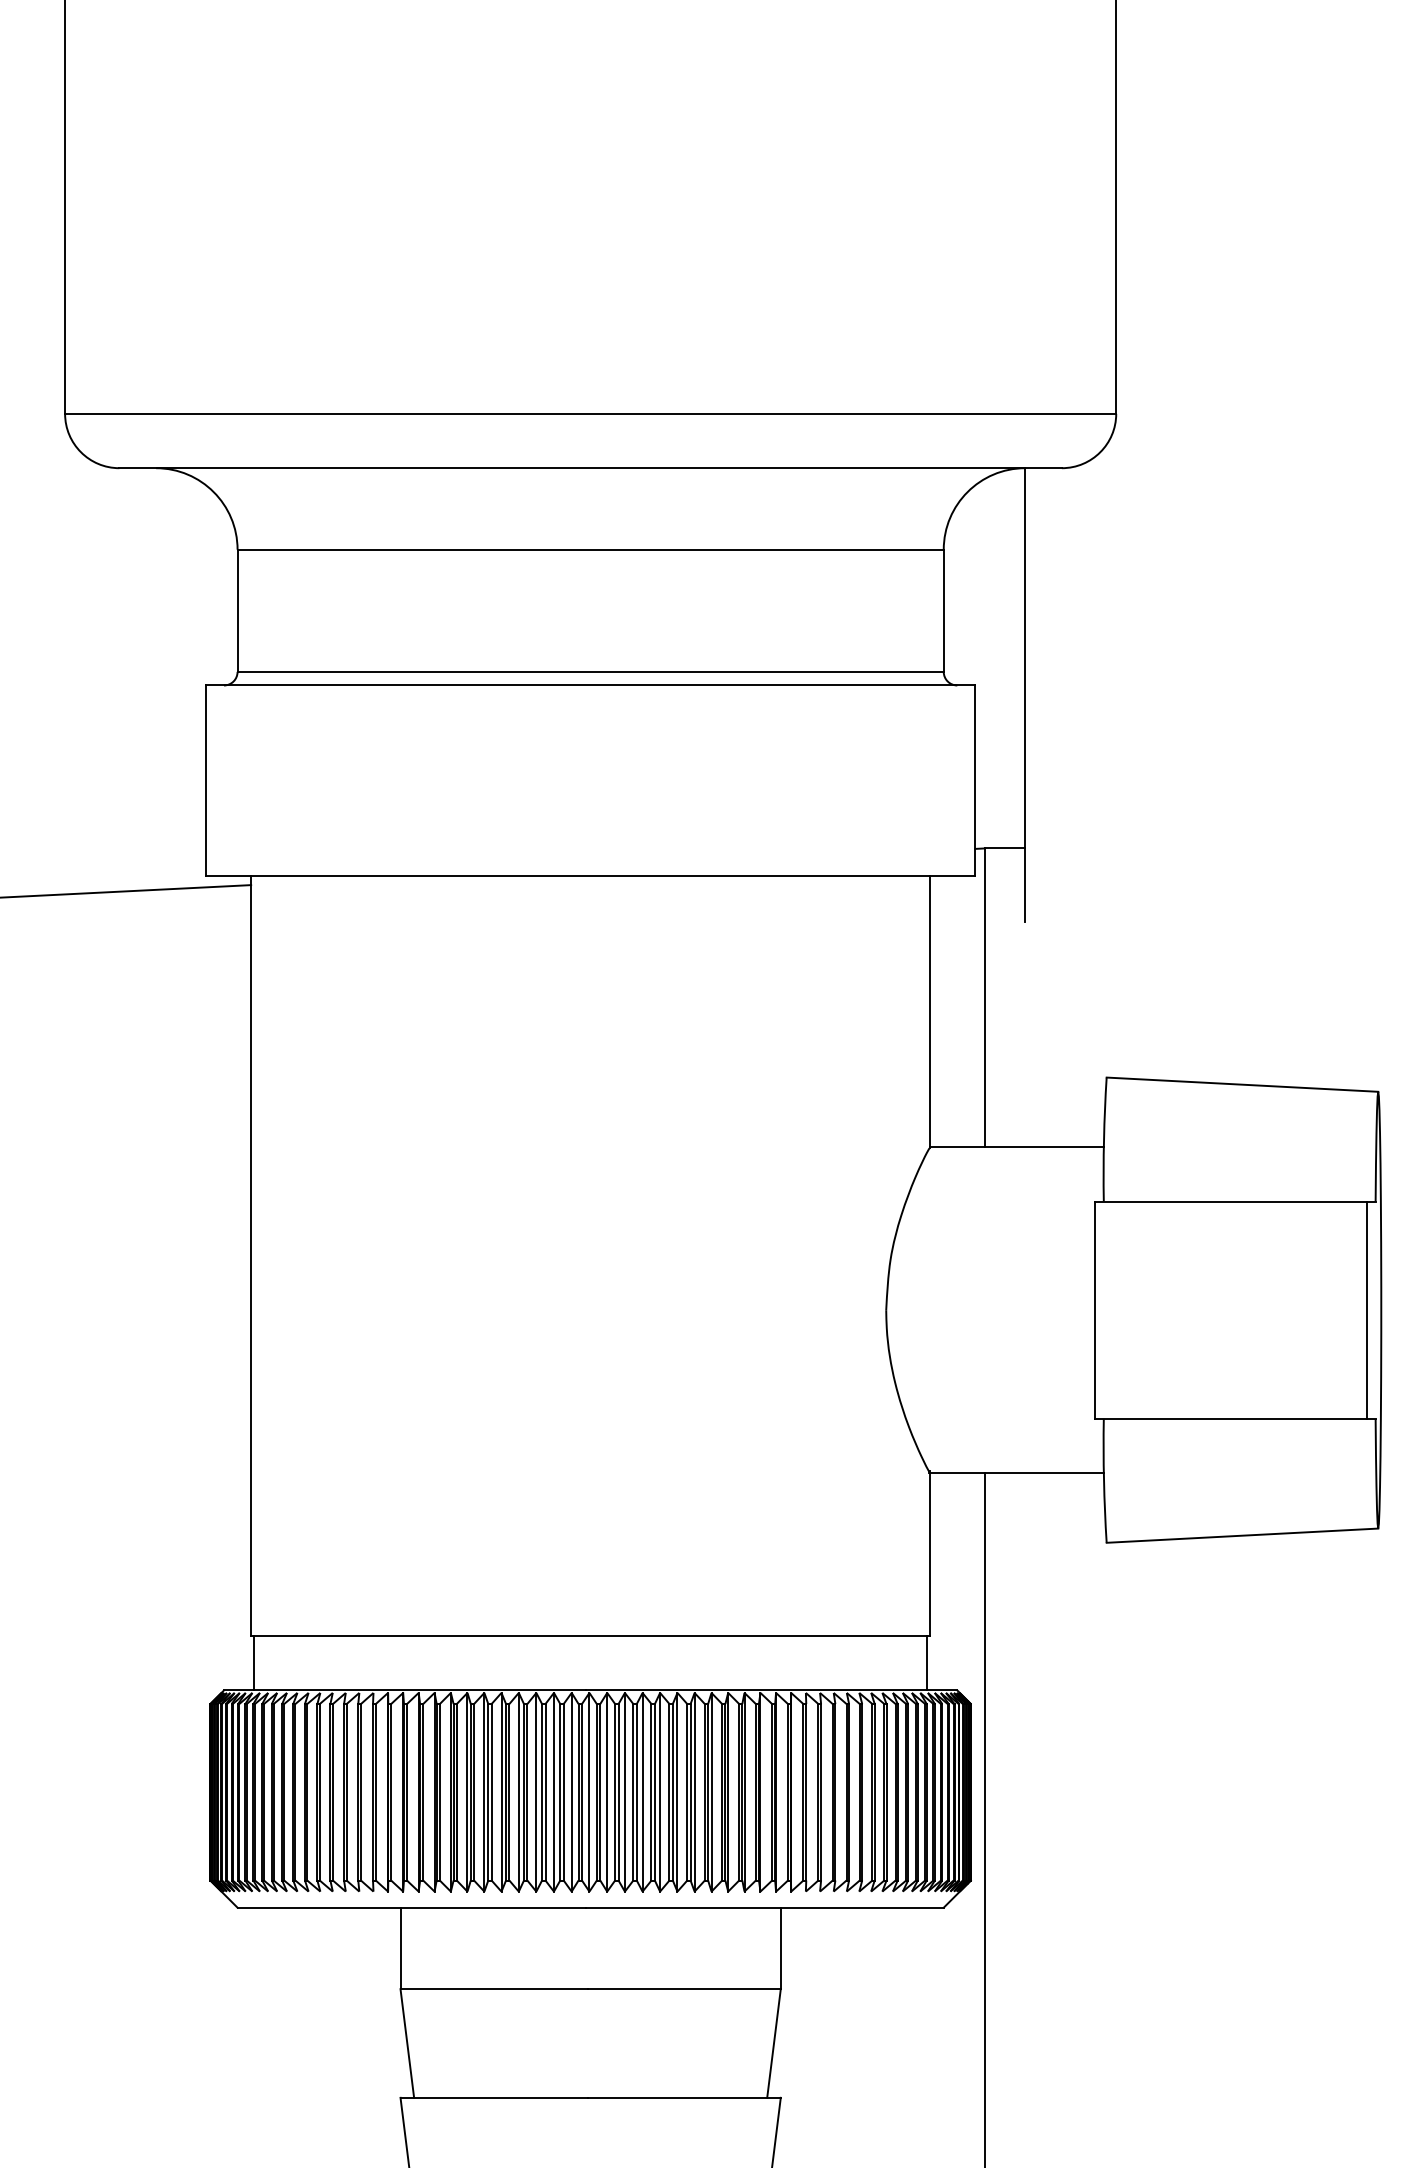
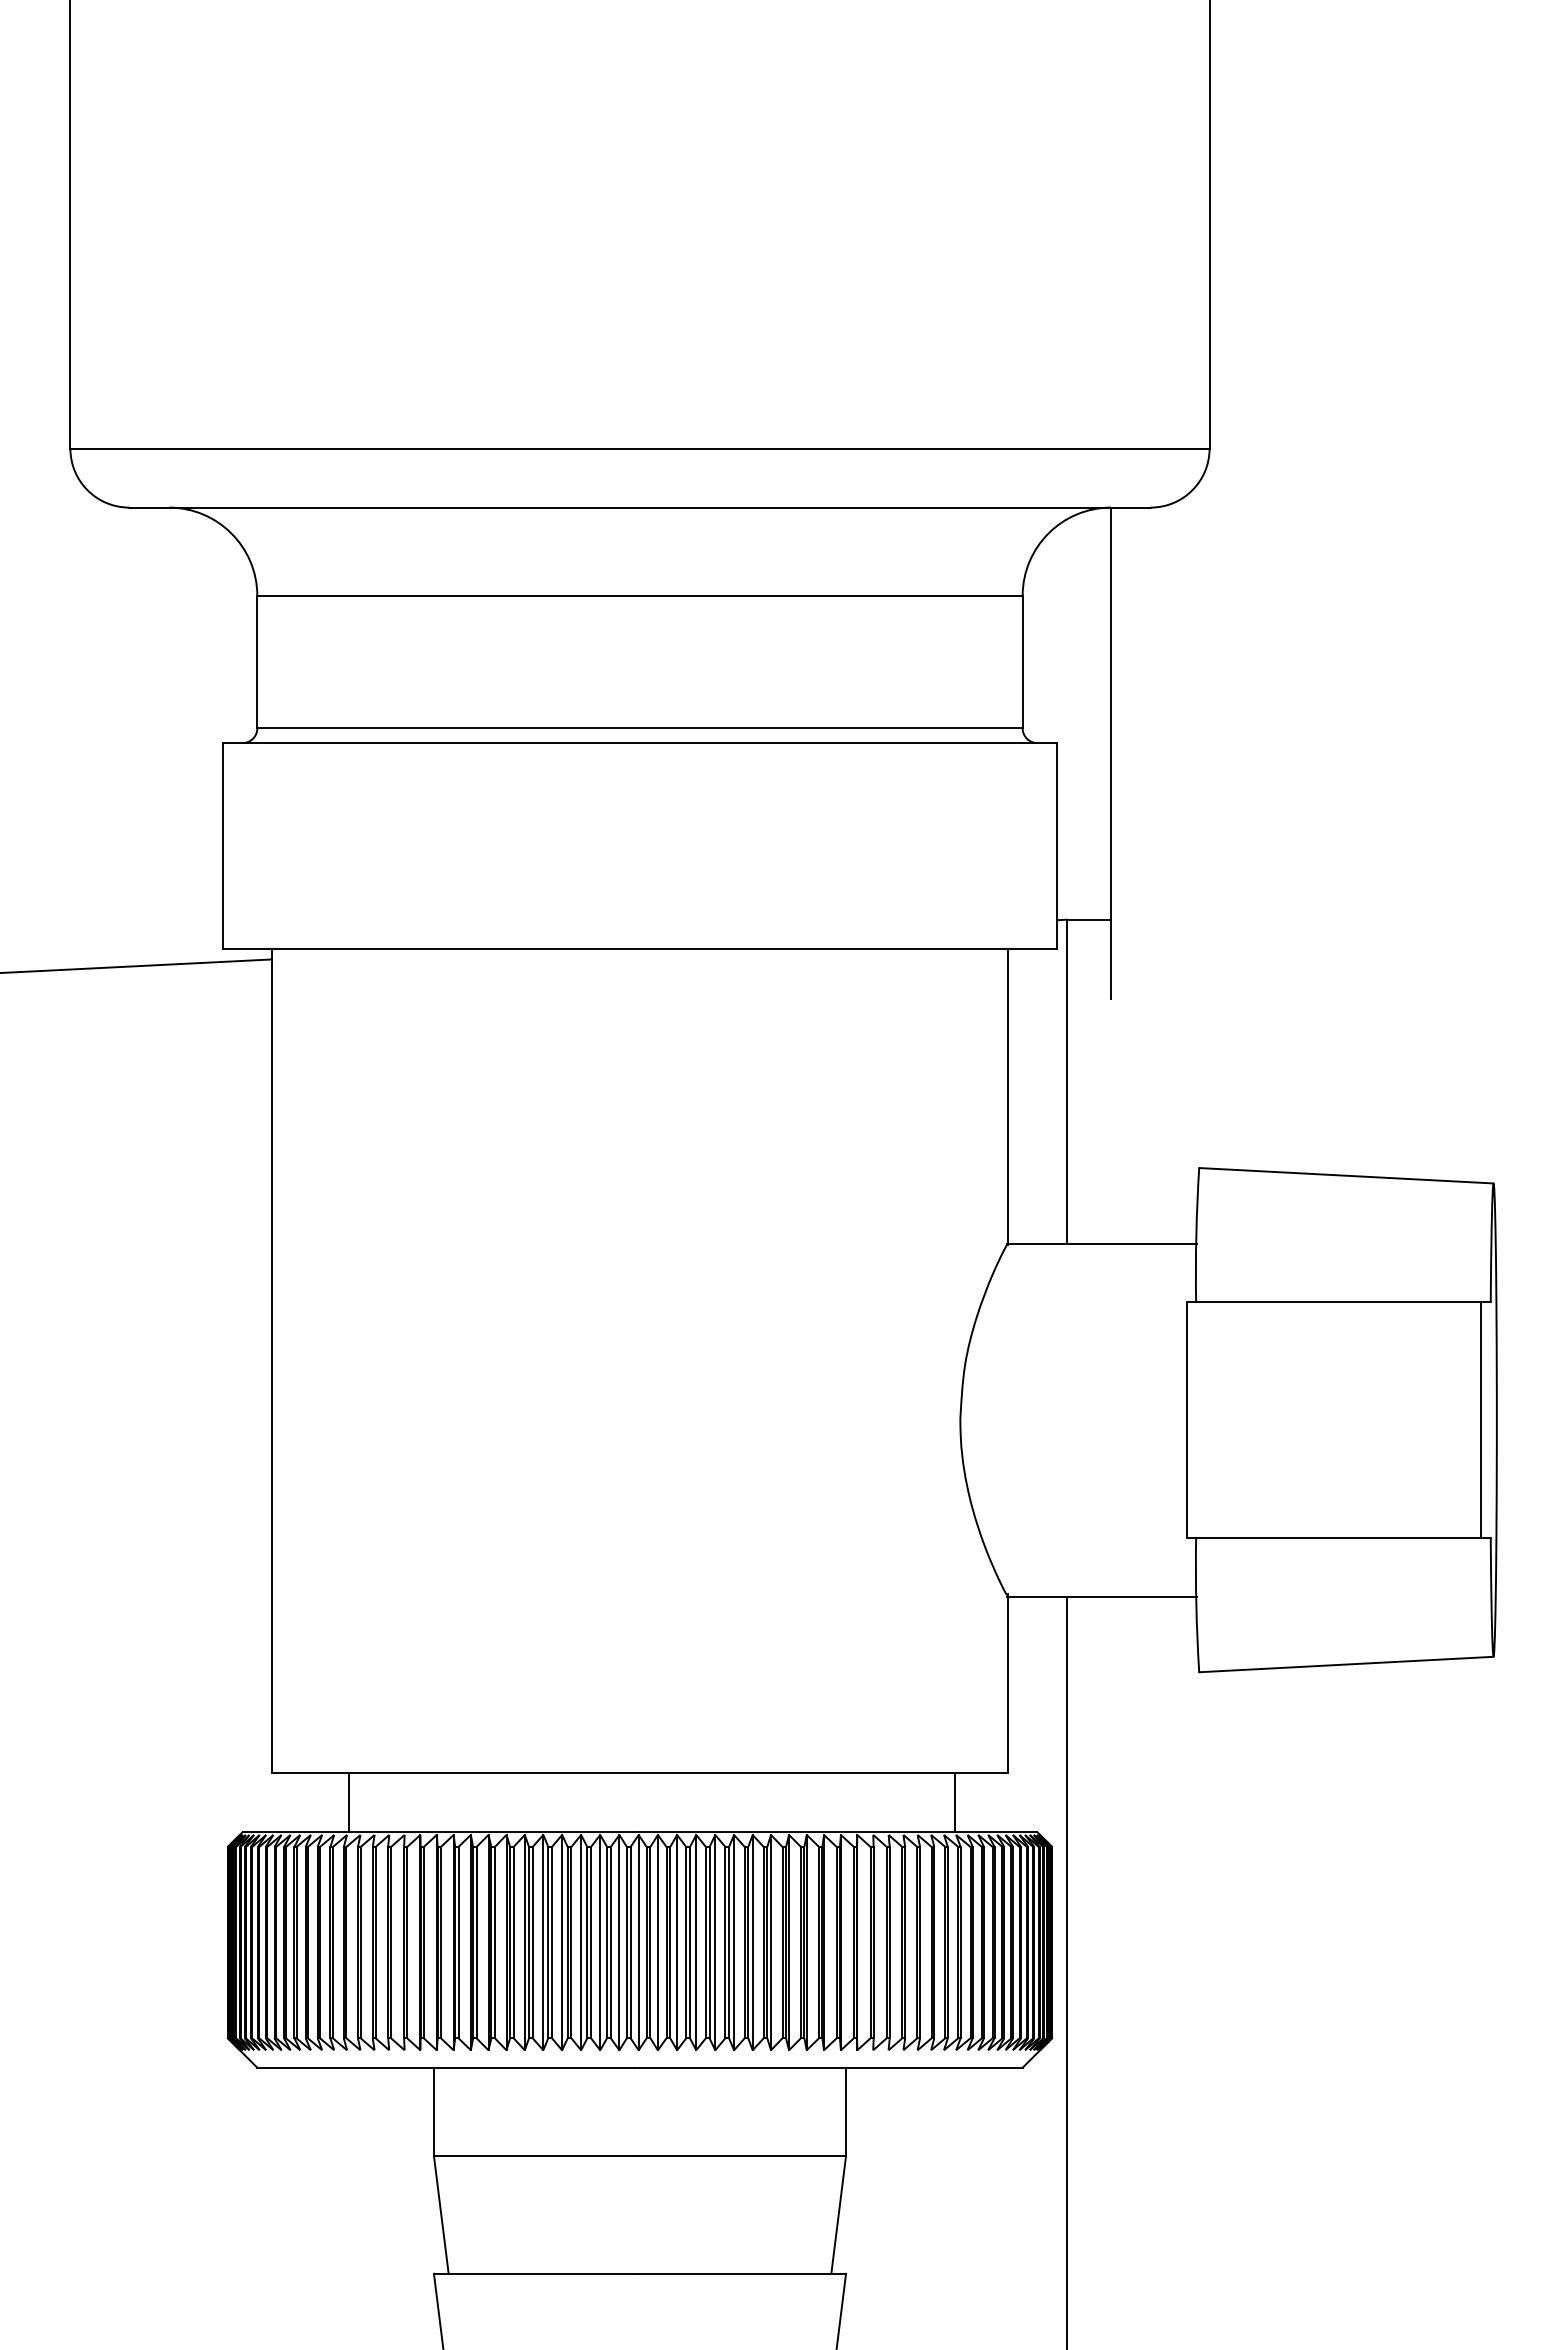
line: (253, 1662) -> (348, 1802), moved
line: (927, 1662) -> (955, 1802), moved

